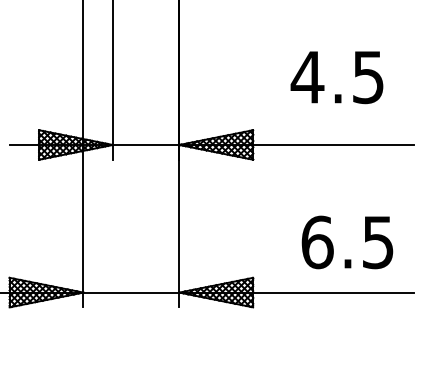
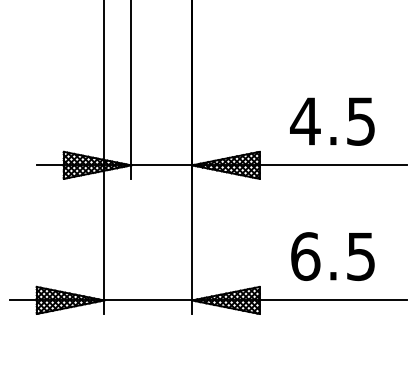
text: (337, 77) -> (332, 121), moved
text: (346, 242) -> (332, 256), moved

